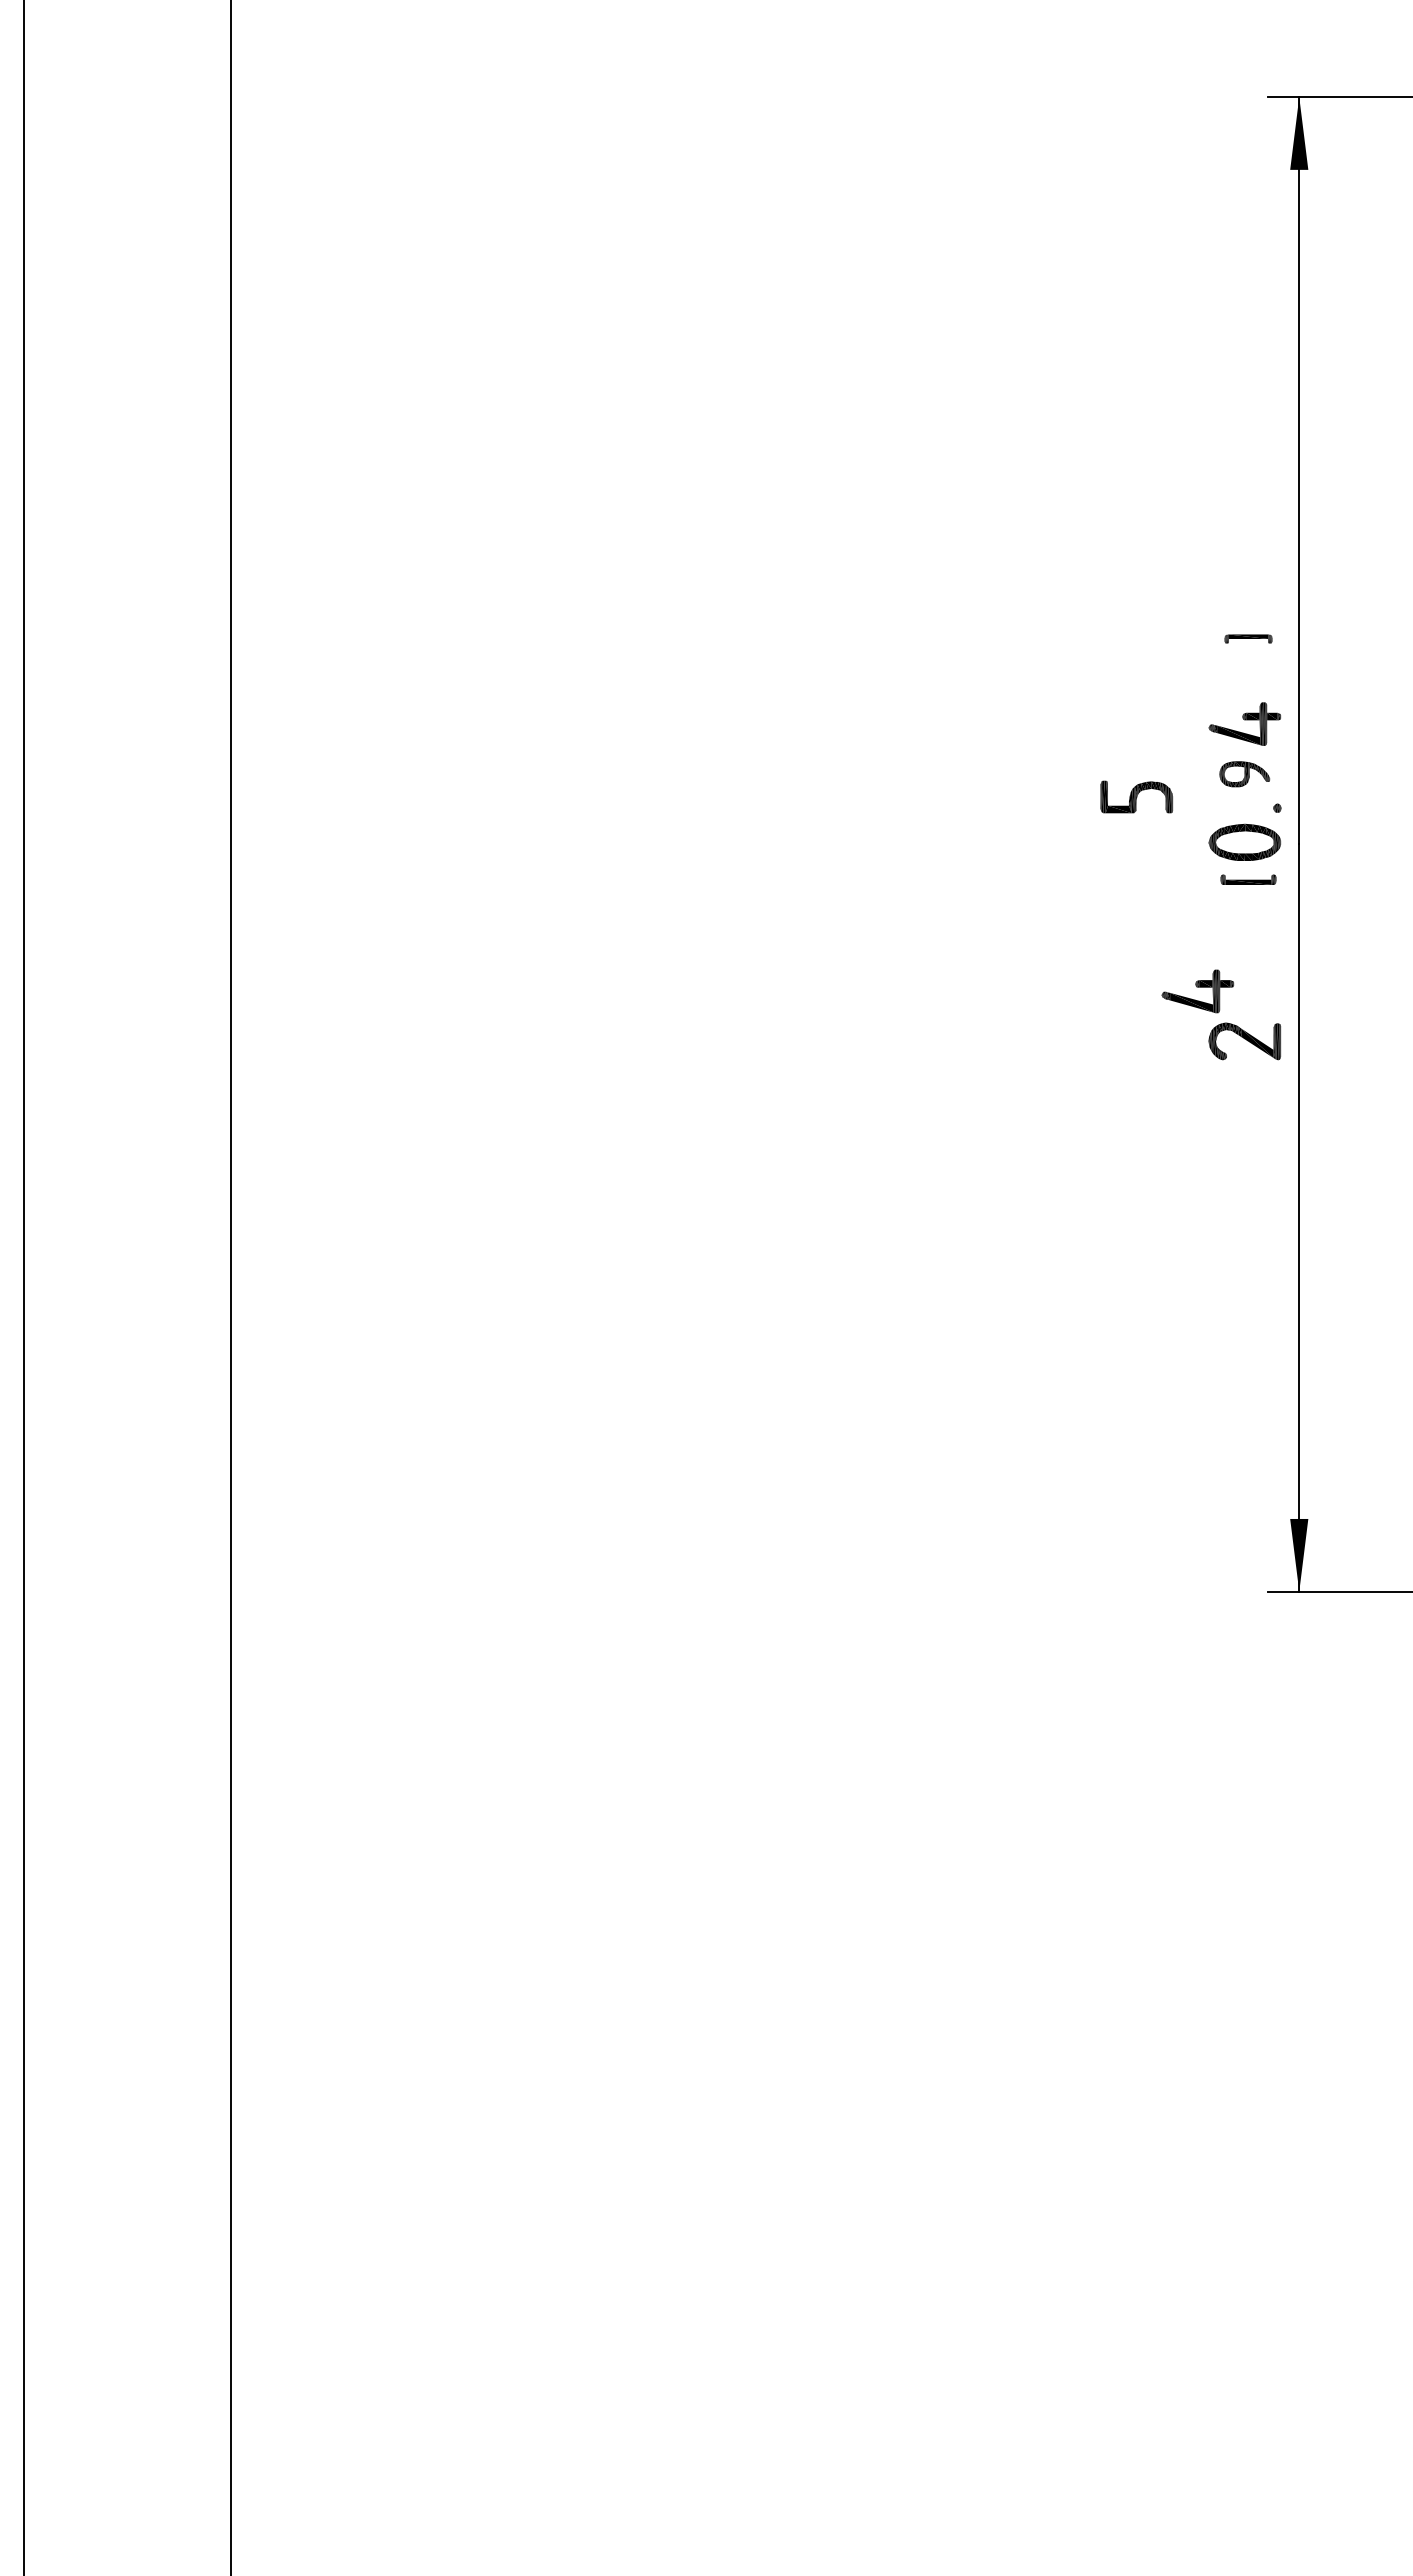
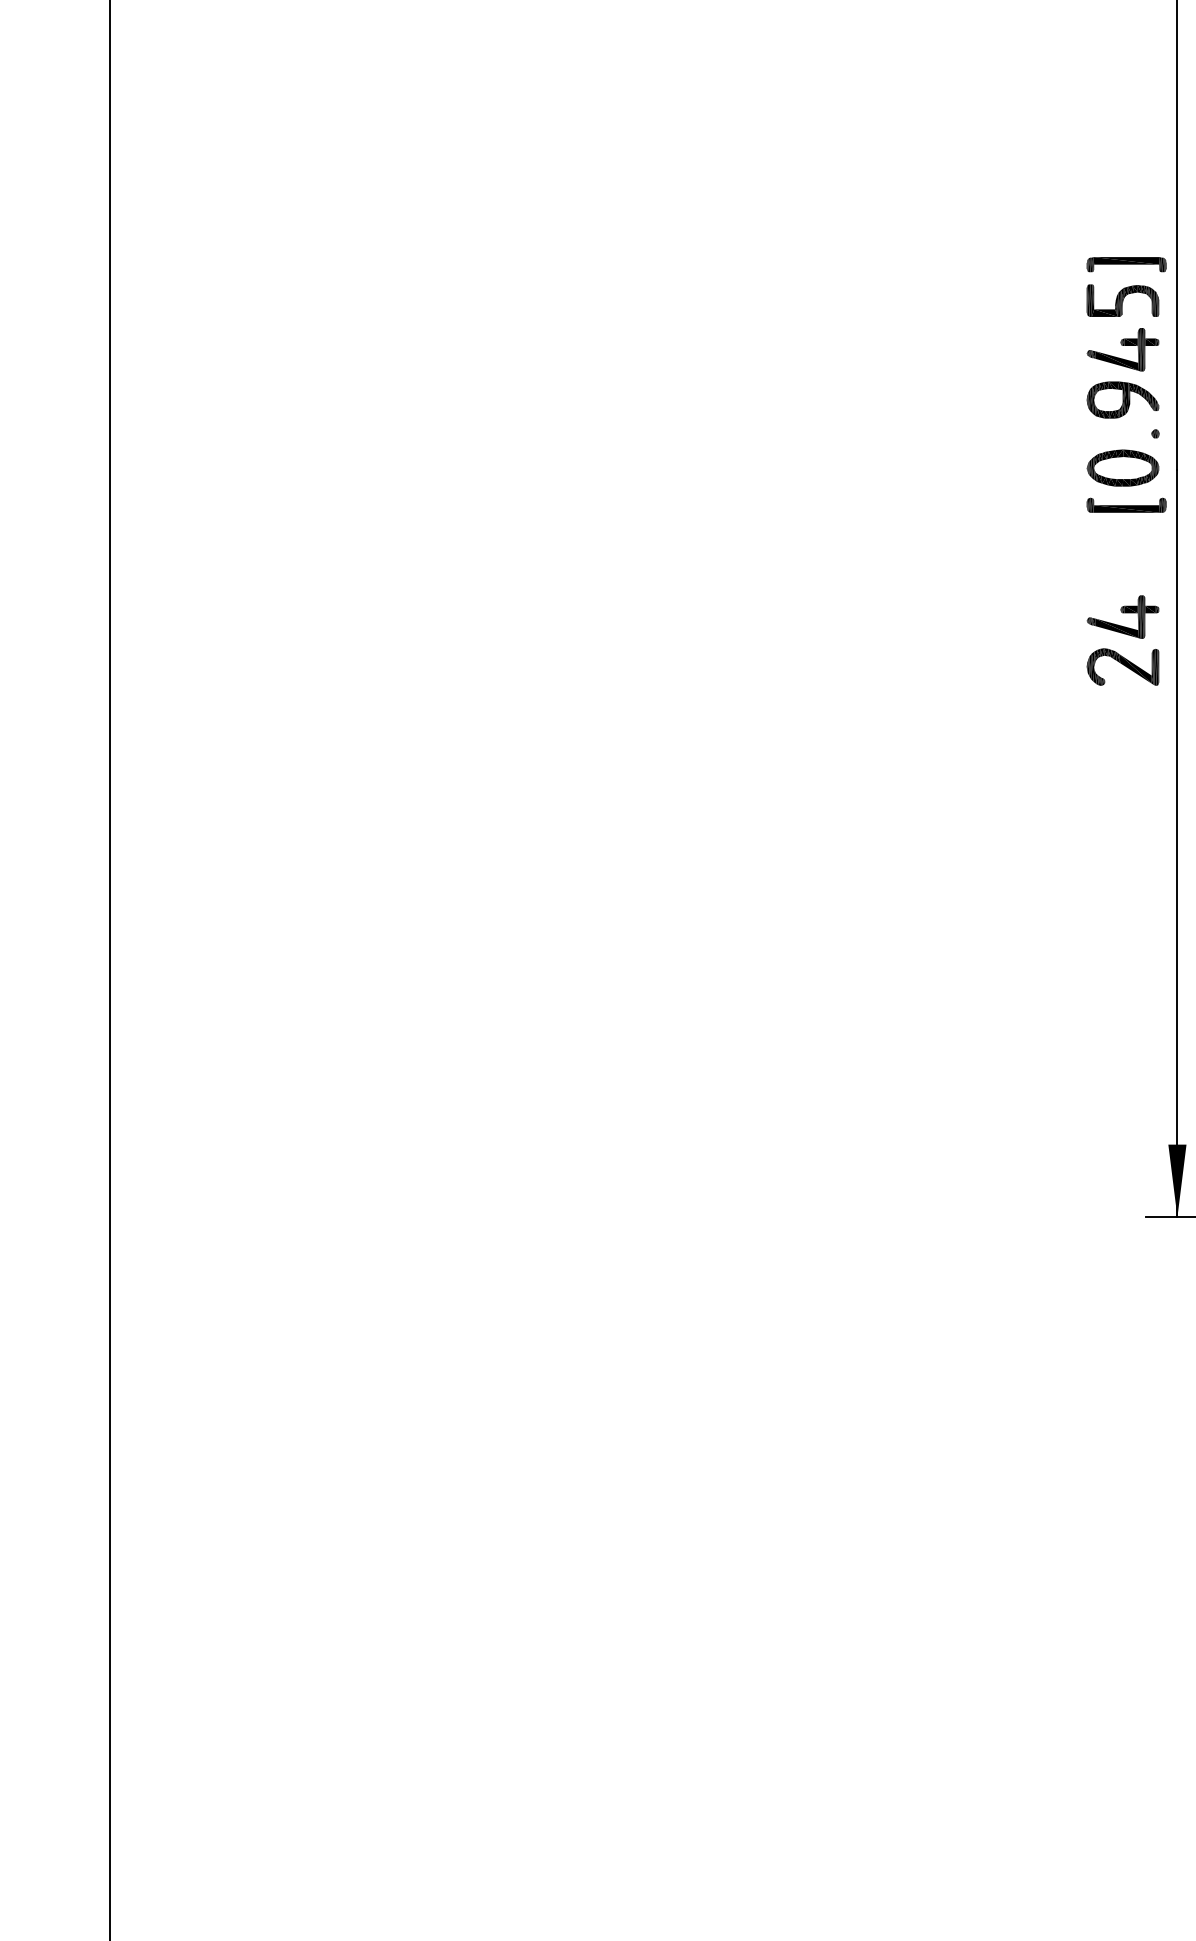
part: (1248, 638) -> (1126, 264), size x1.67
part: (1244, 773) -> (1122, 399), size x1.43
part: (1136, 796) -> (1122, 300), moved
part: (1248, 879) -> (1126, 505), size x1.43
part: (1197, 991) -> (1122, 617), moved

